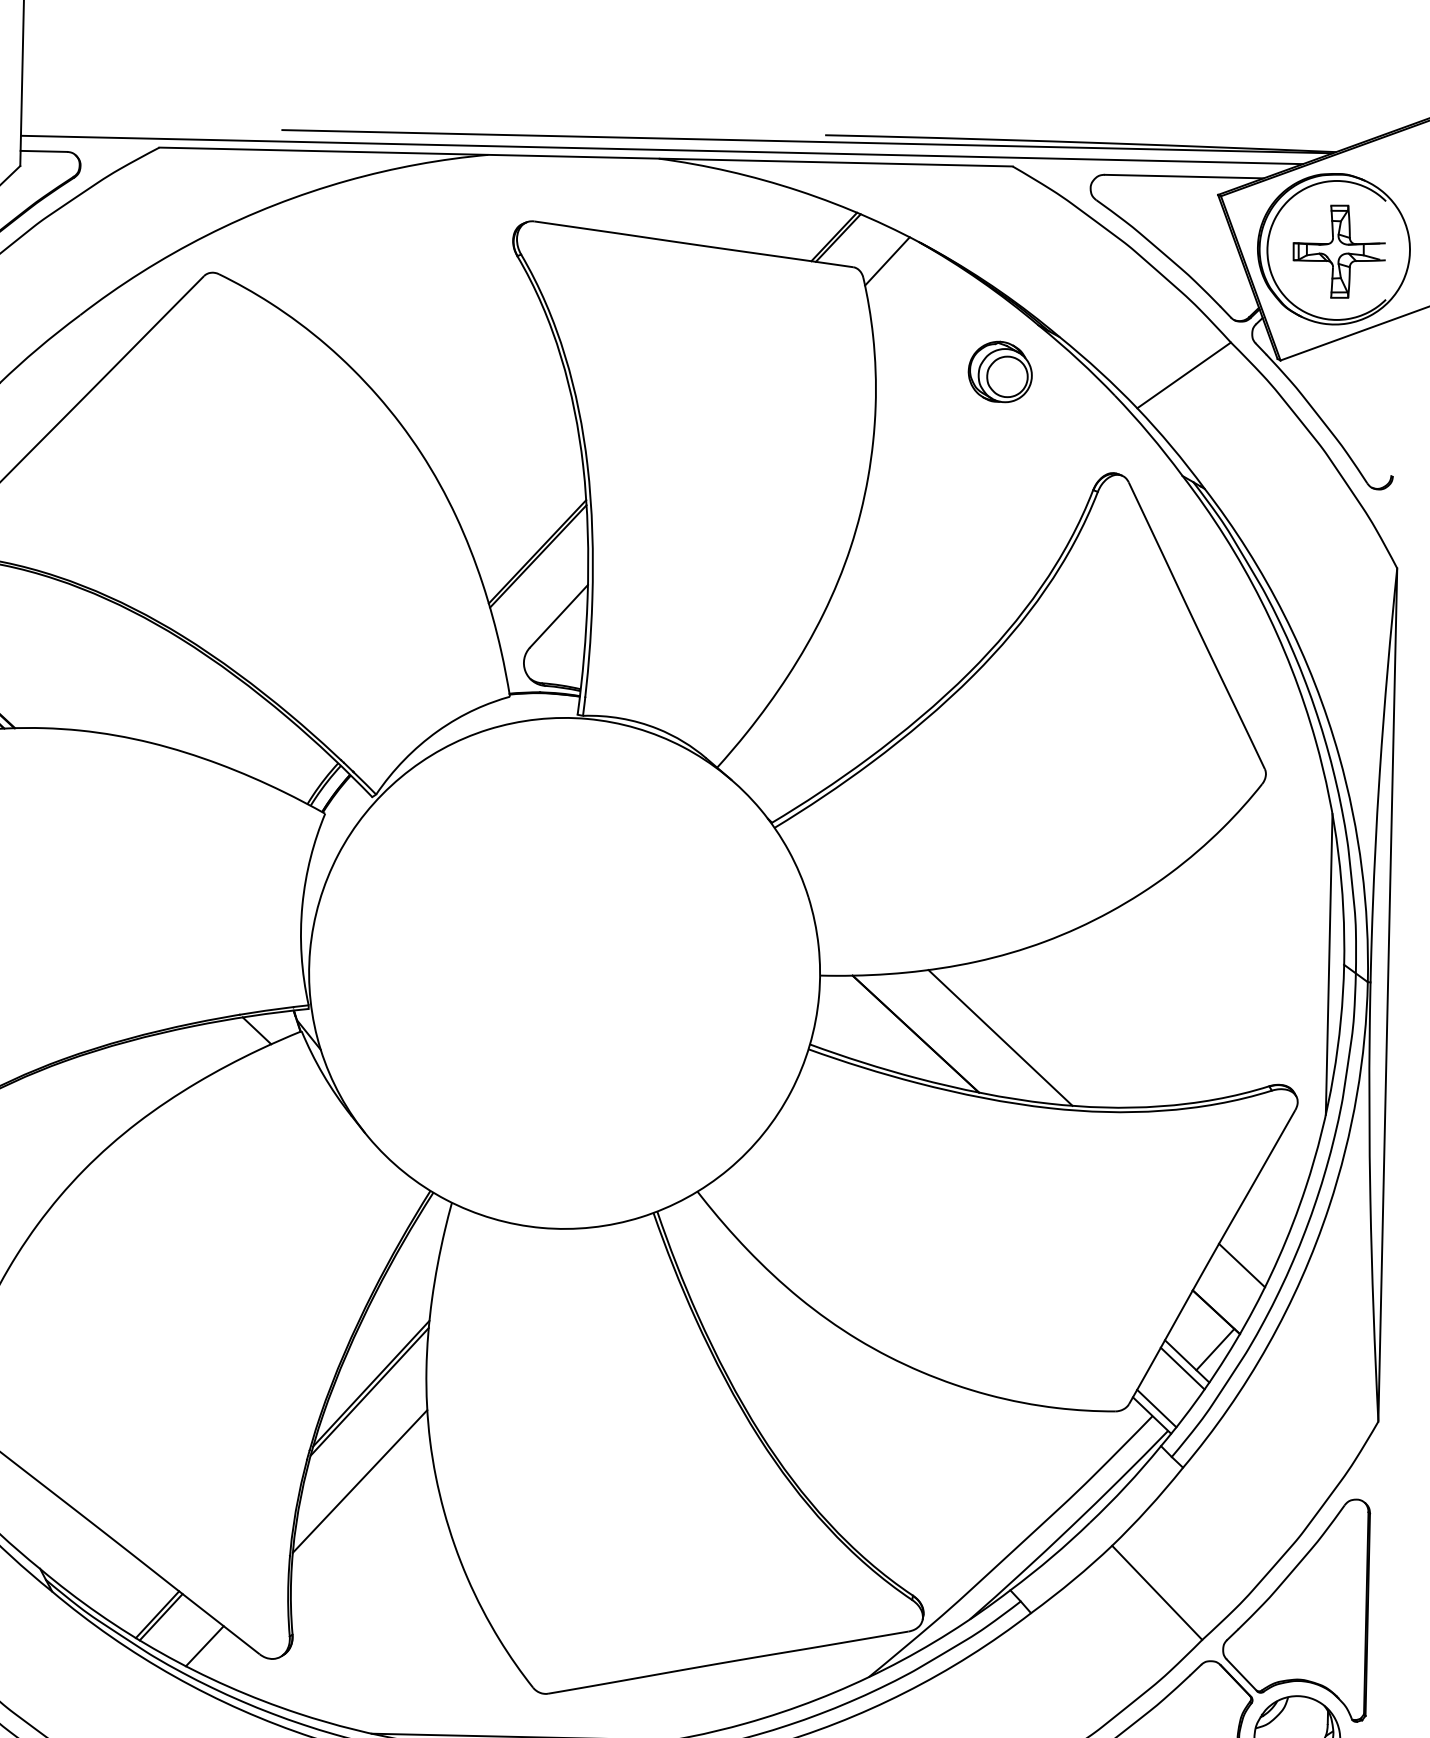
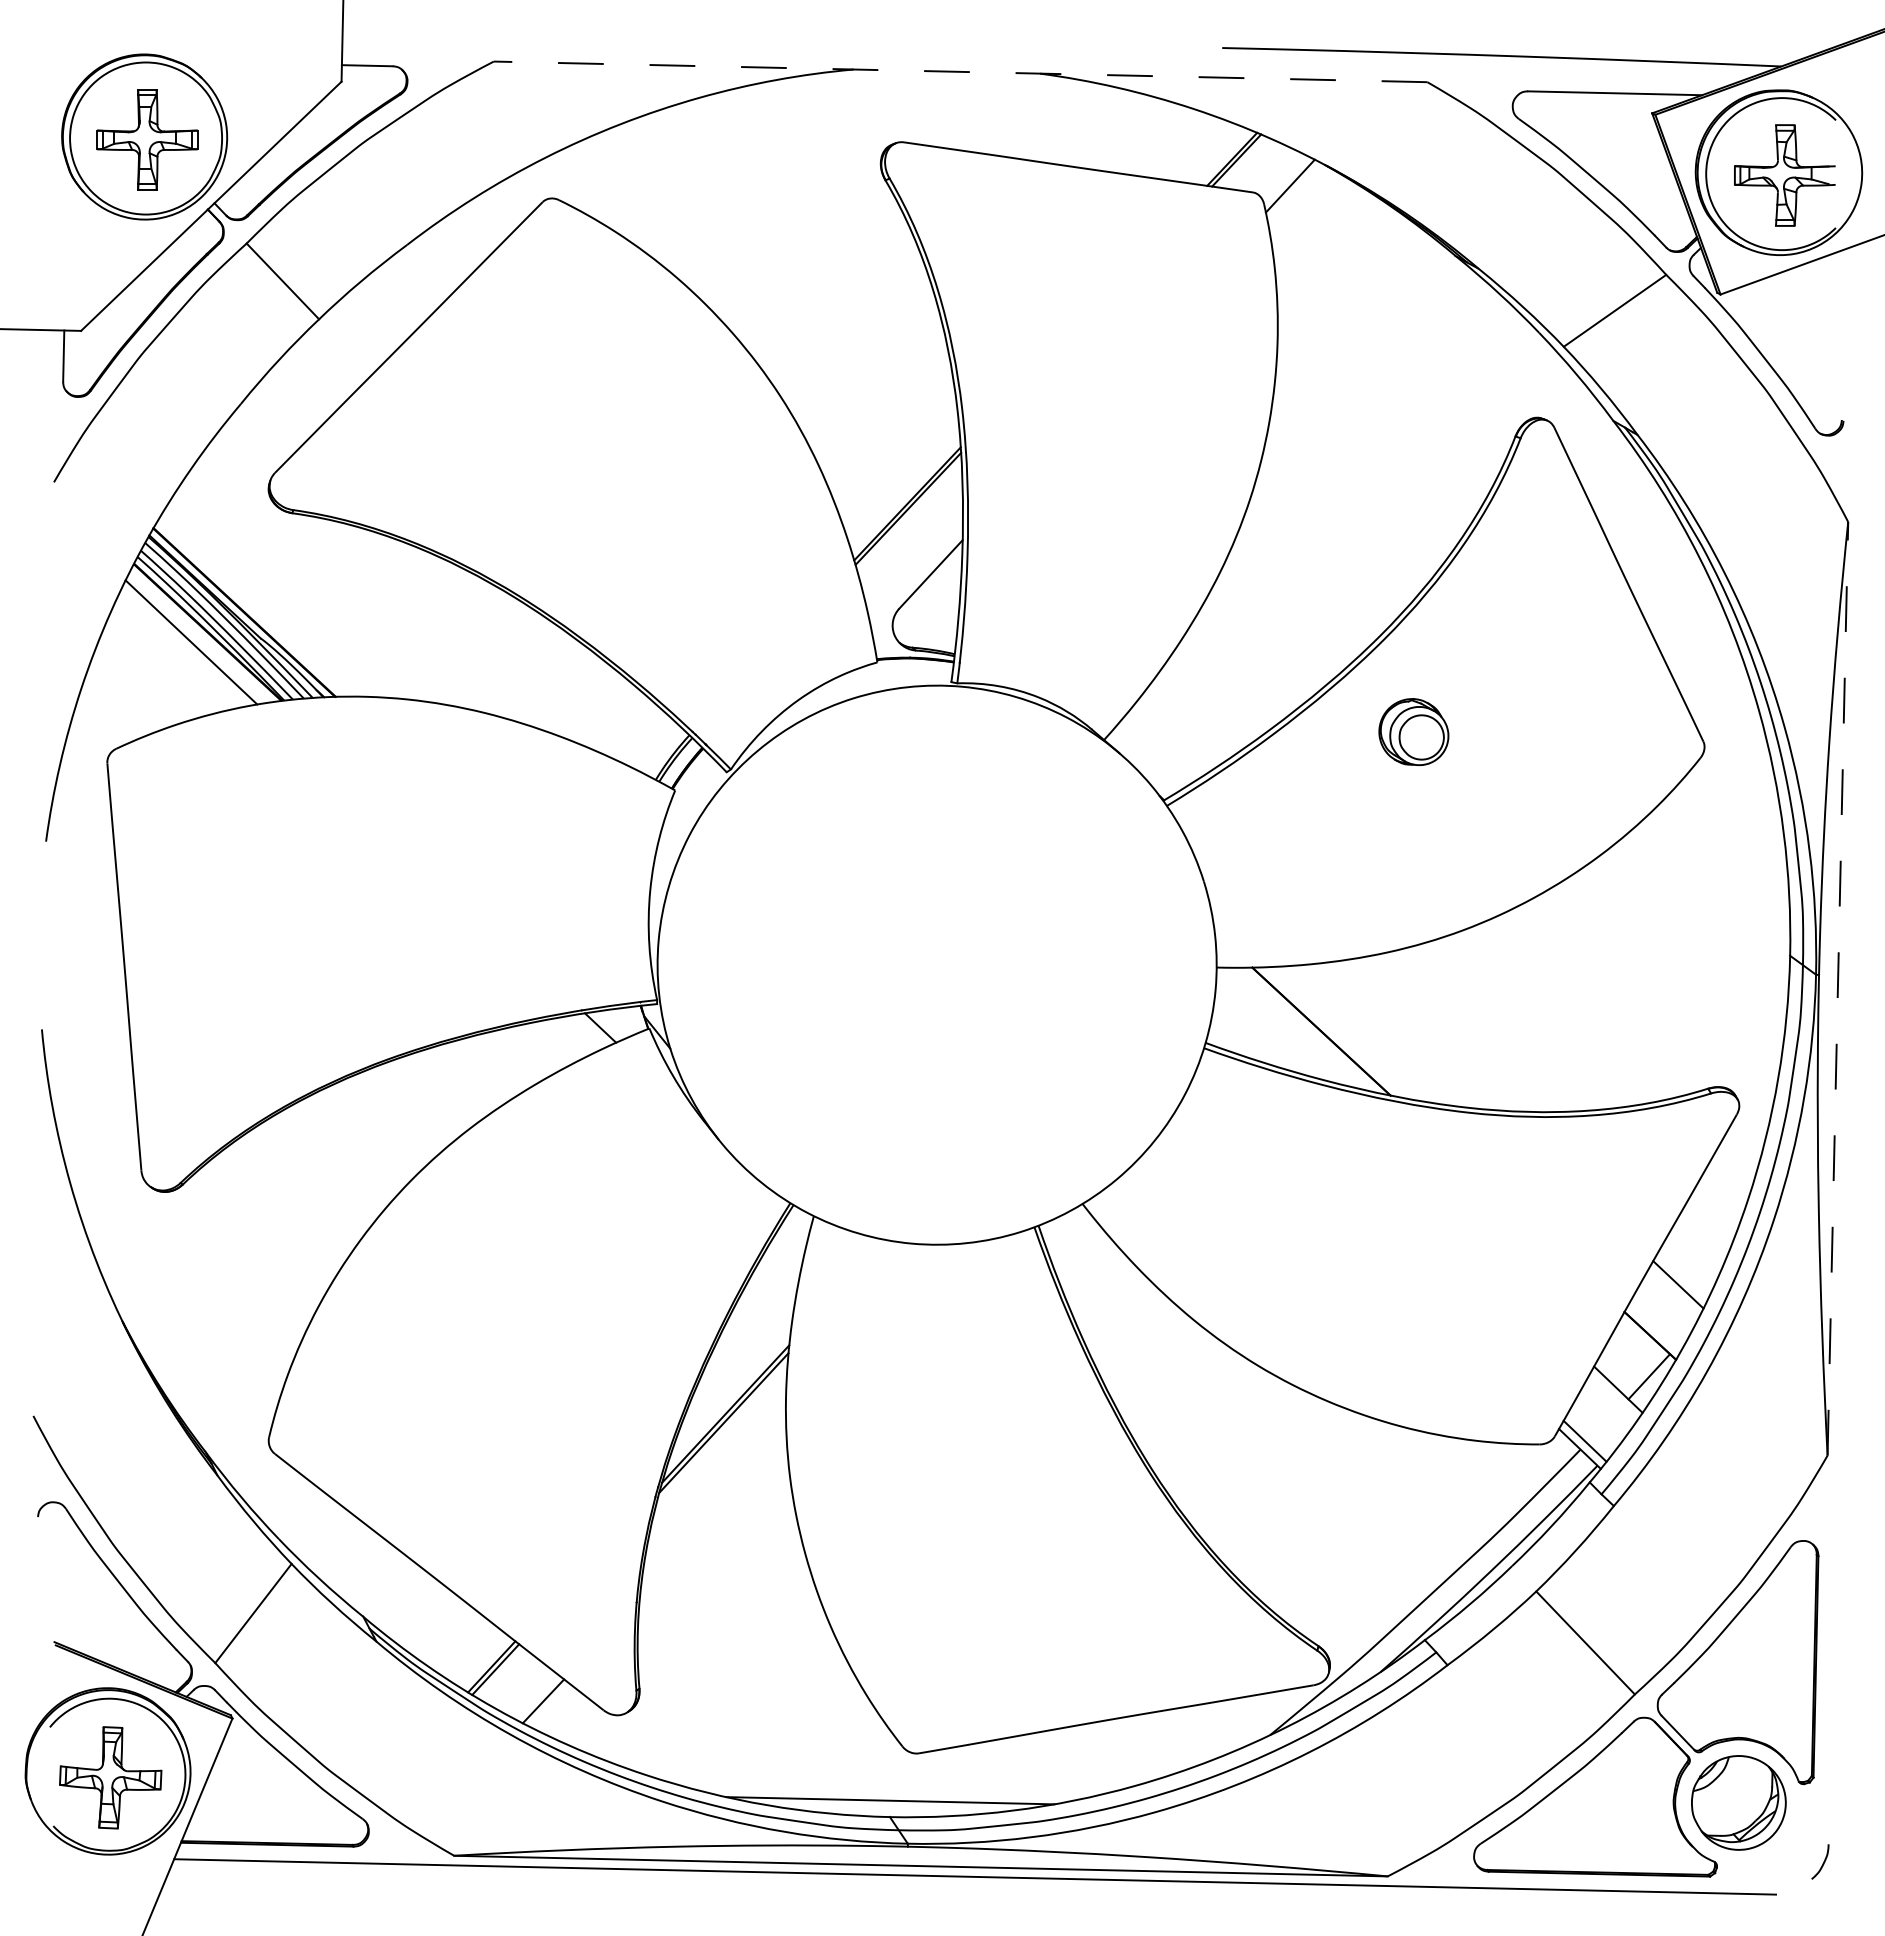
line: (807, 141) -> (1202, 54), removed
line: (661, 149) -> (1043, 63), removed
line: (585, 156) -> (960, 71), solid -> dashed
part: (999, 372) -> (1413, 732), moved
line: (1328, 963) -> (1773, 954), removed
line: (1387, 994) -> (1837, 988), solid -> dashed
line: (999, 1037) -> (1413, 1035), removed
line: (1182, 1368) -> (1613, 1397), removed
line: (359, 1481) -> (712, 1521), removed

